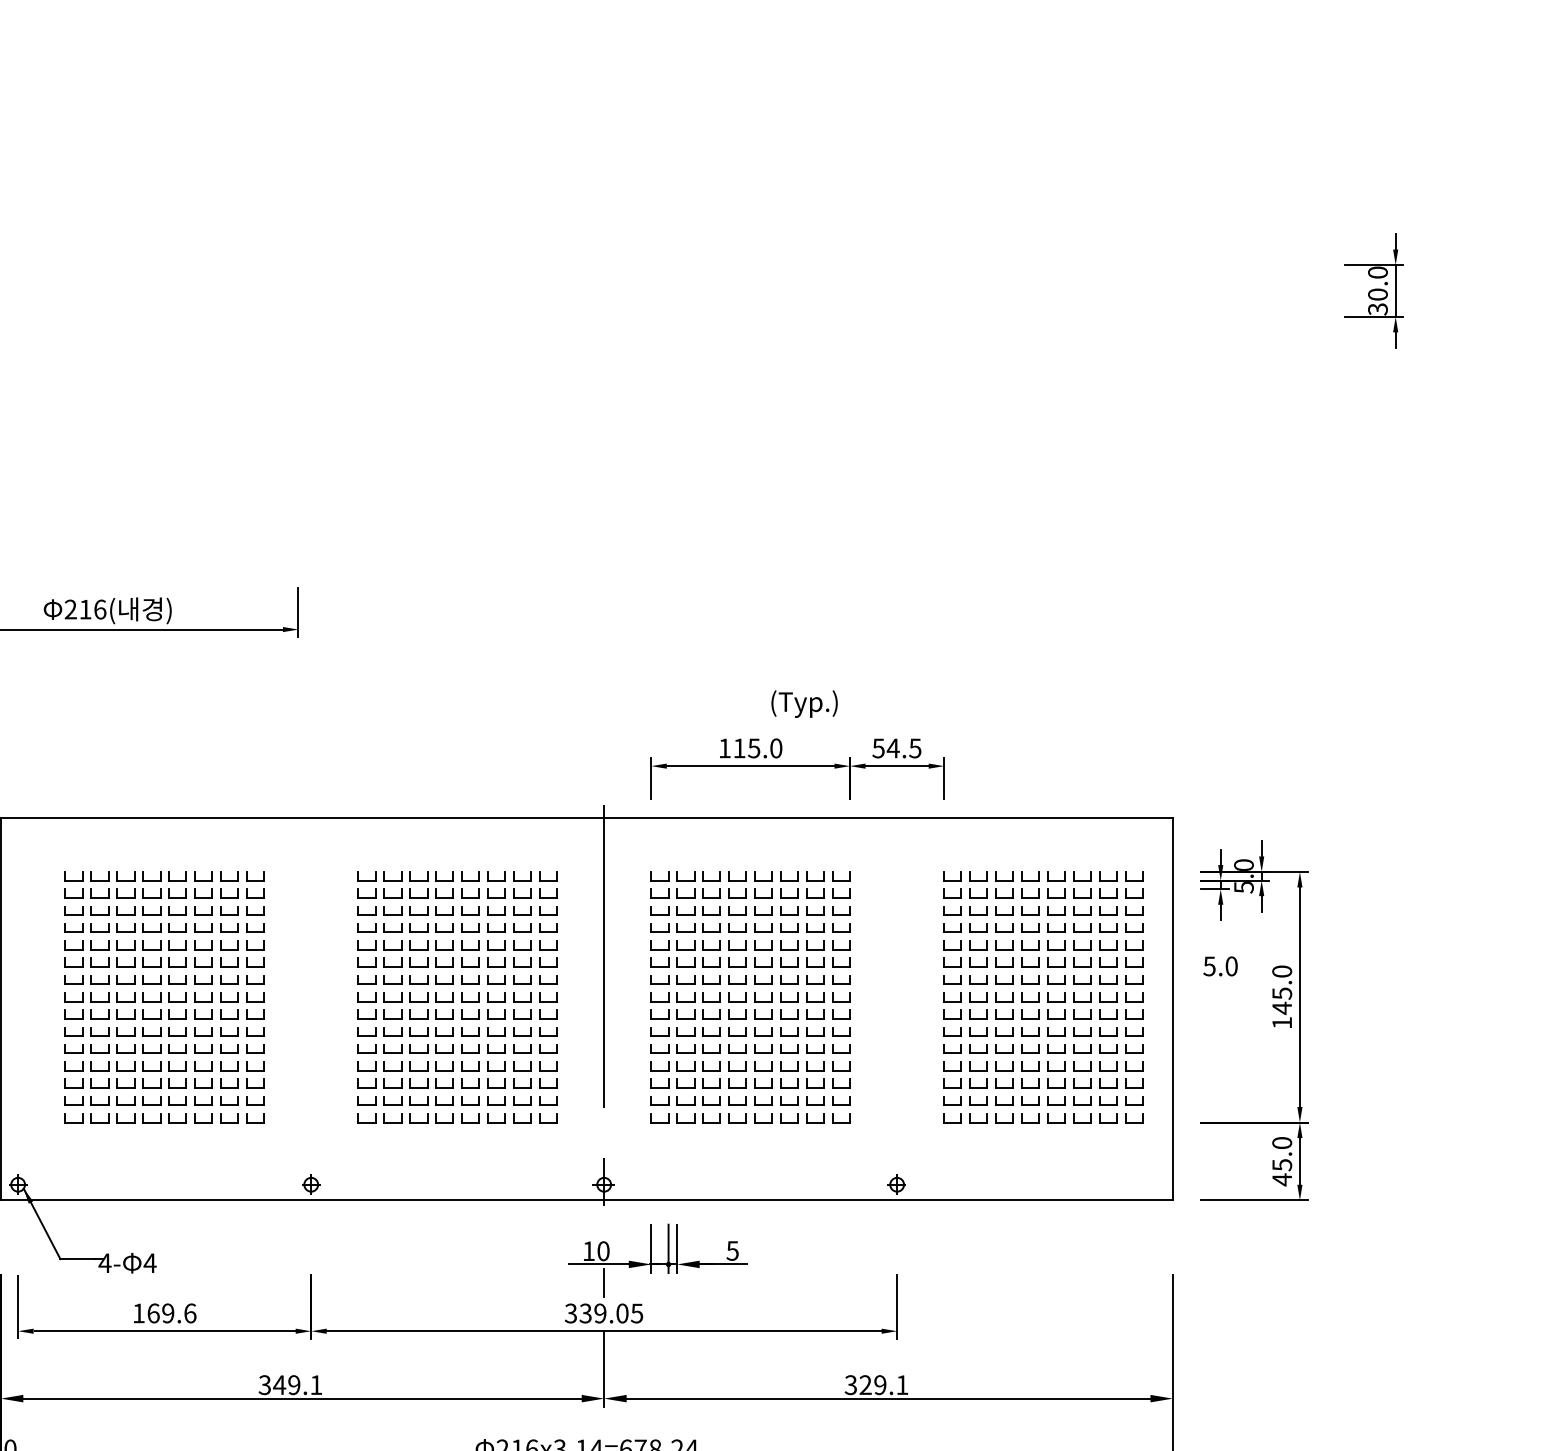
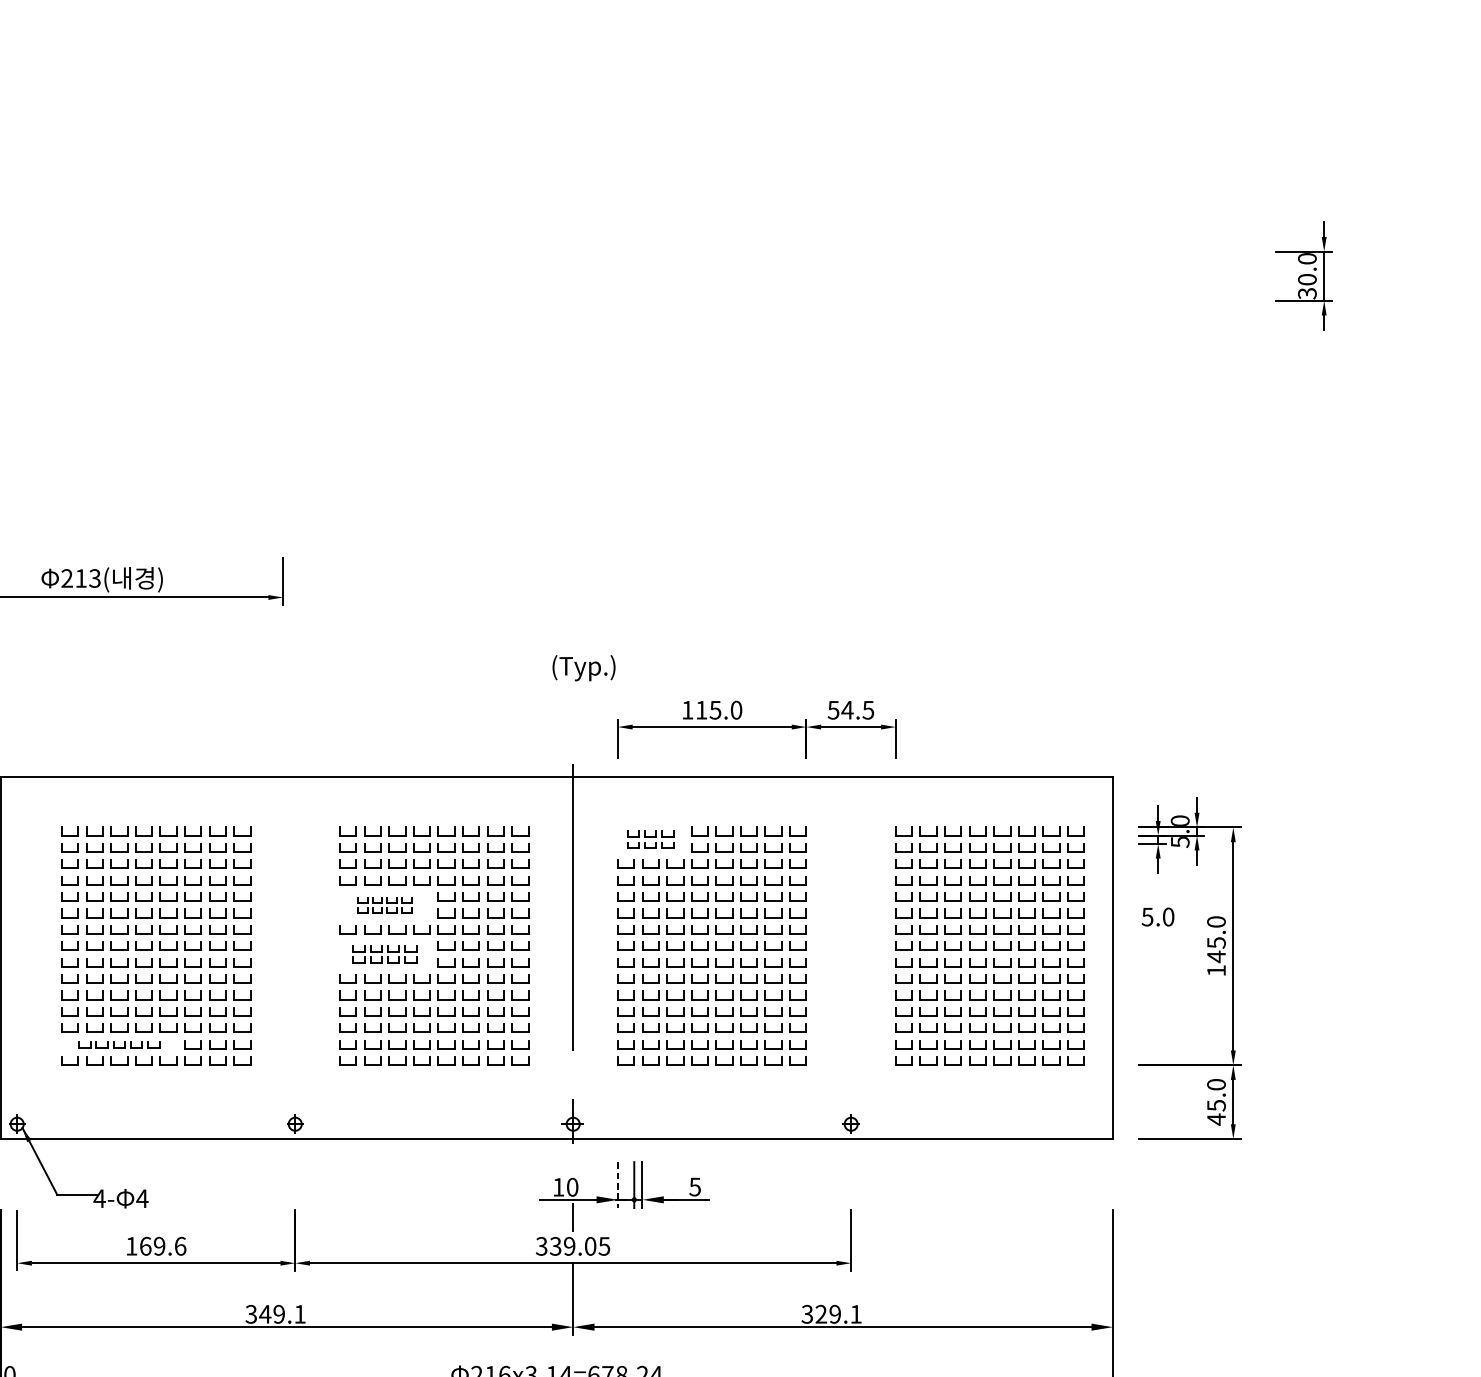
text: (100, 609) -> (95, 578), 216( -> 213(
text: (804, 703) -> (583, 667), moved
part: (685, 884) -> (650, 839), size x0.7
part: (405, 953) -> (384, 904), size x0.6
part: (405, 1005) -> (384, 954), size x0.7
part: (125, 1100) -> (119, 1044), size x0.7
line: (651, 1249) -> (618, 1185), solid -> dashed

